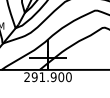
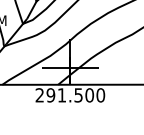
text: (53, 76) -> (78, 94), 291.900 -> 291.500

